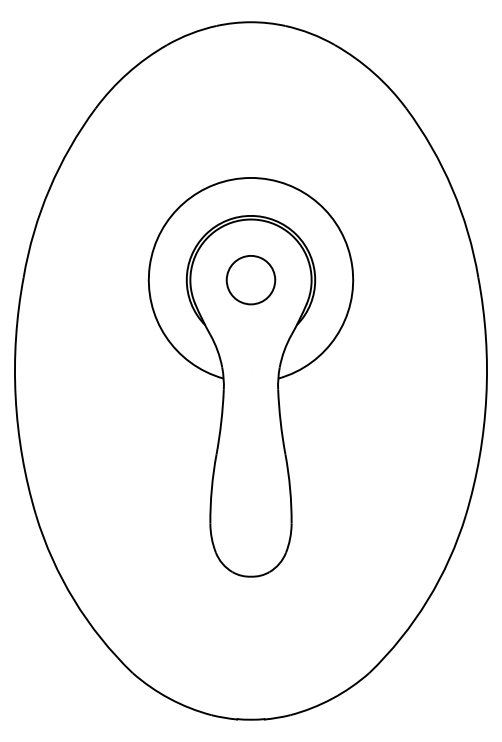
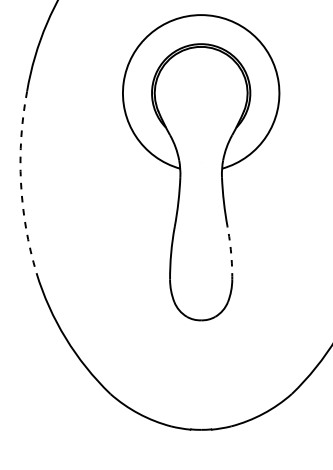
circle: (250, 280) -> (200, 93), removed
arc: (15, 397) -> (20, 183), solid -> dashed
arc: (290, 488) -> (231, 252), solid -> dashed

